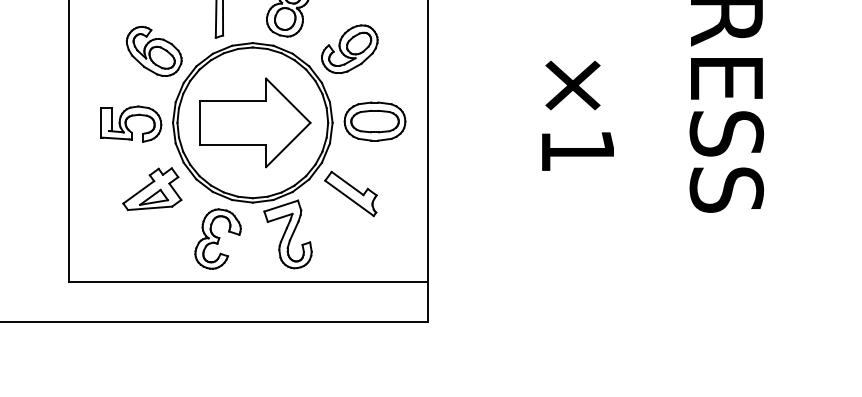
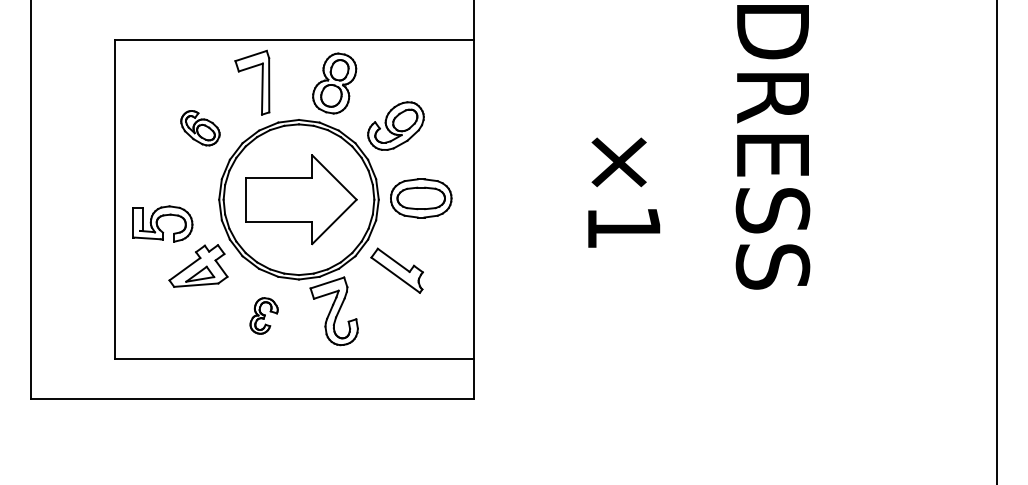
part: (154, 50) -> (200, 127), size x0.7
part: (131, 123) -> (162, 223), moved
part: (217, 238) -> (263, 315), size x0.6

